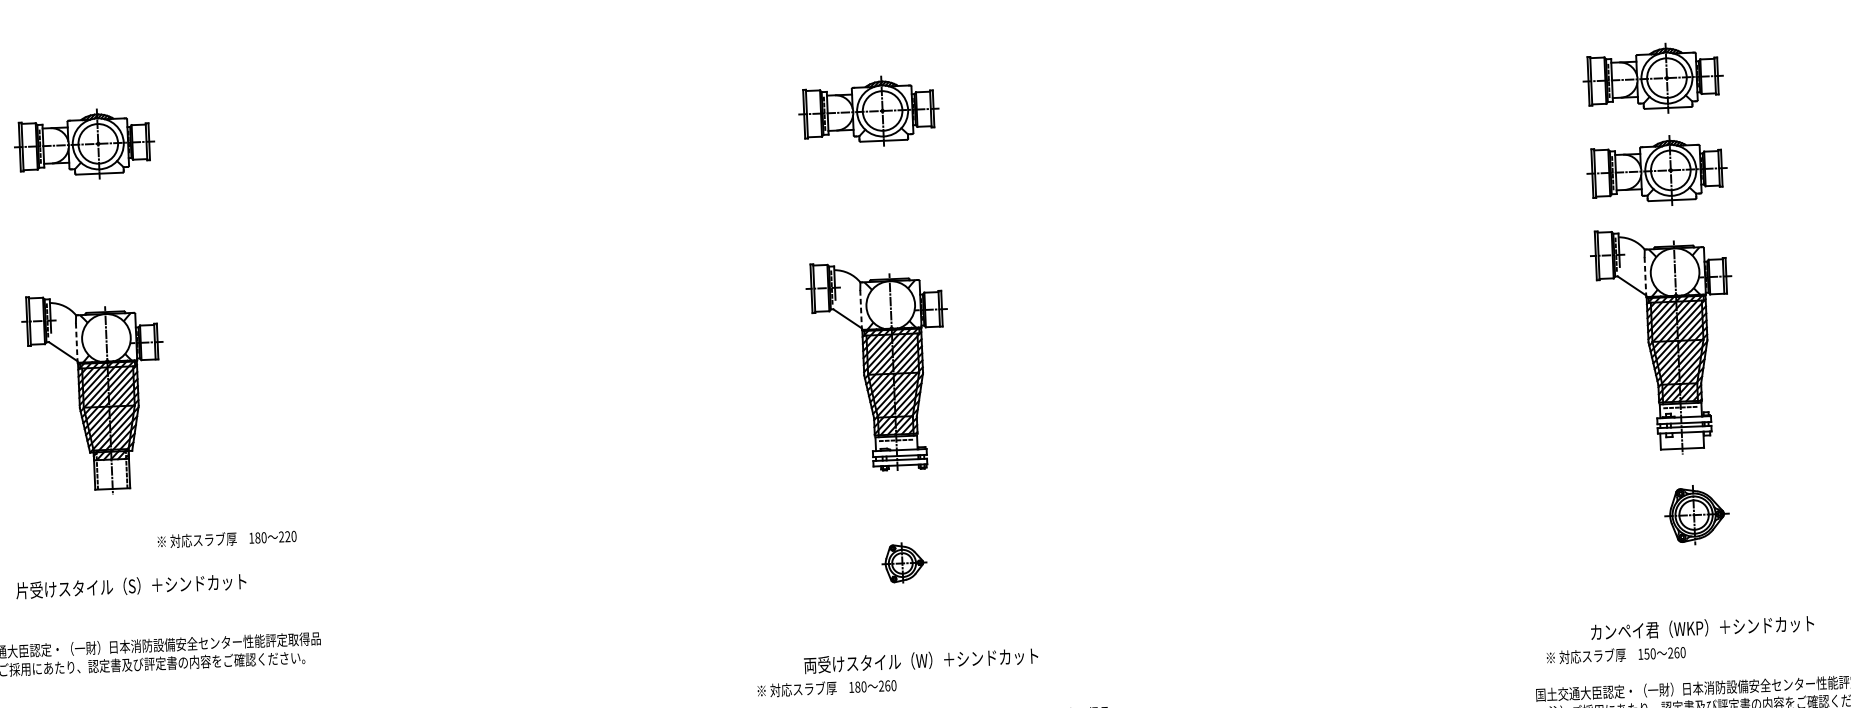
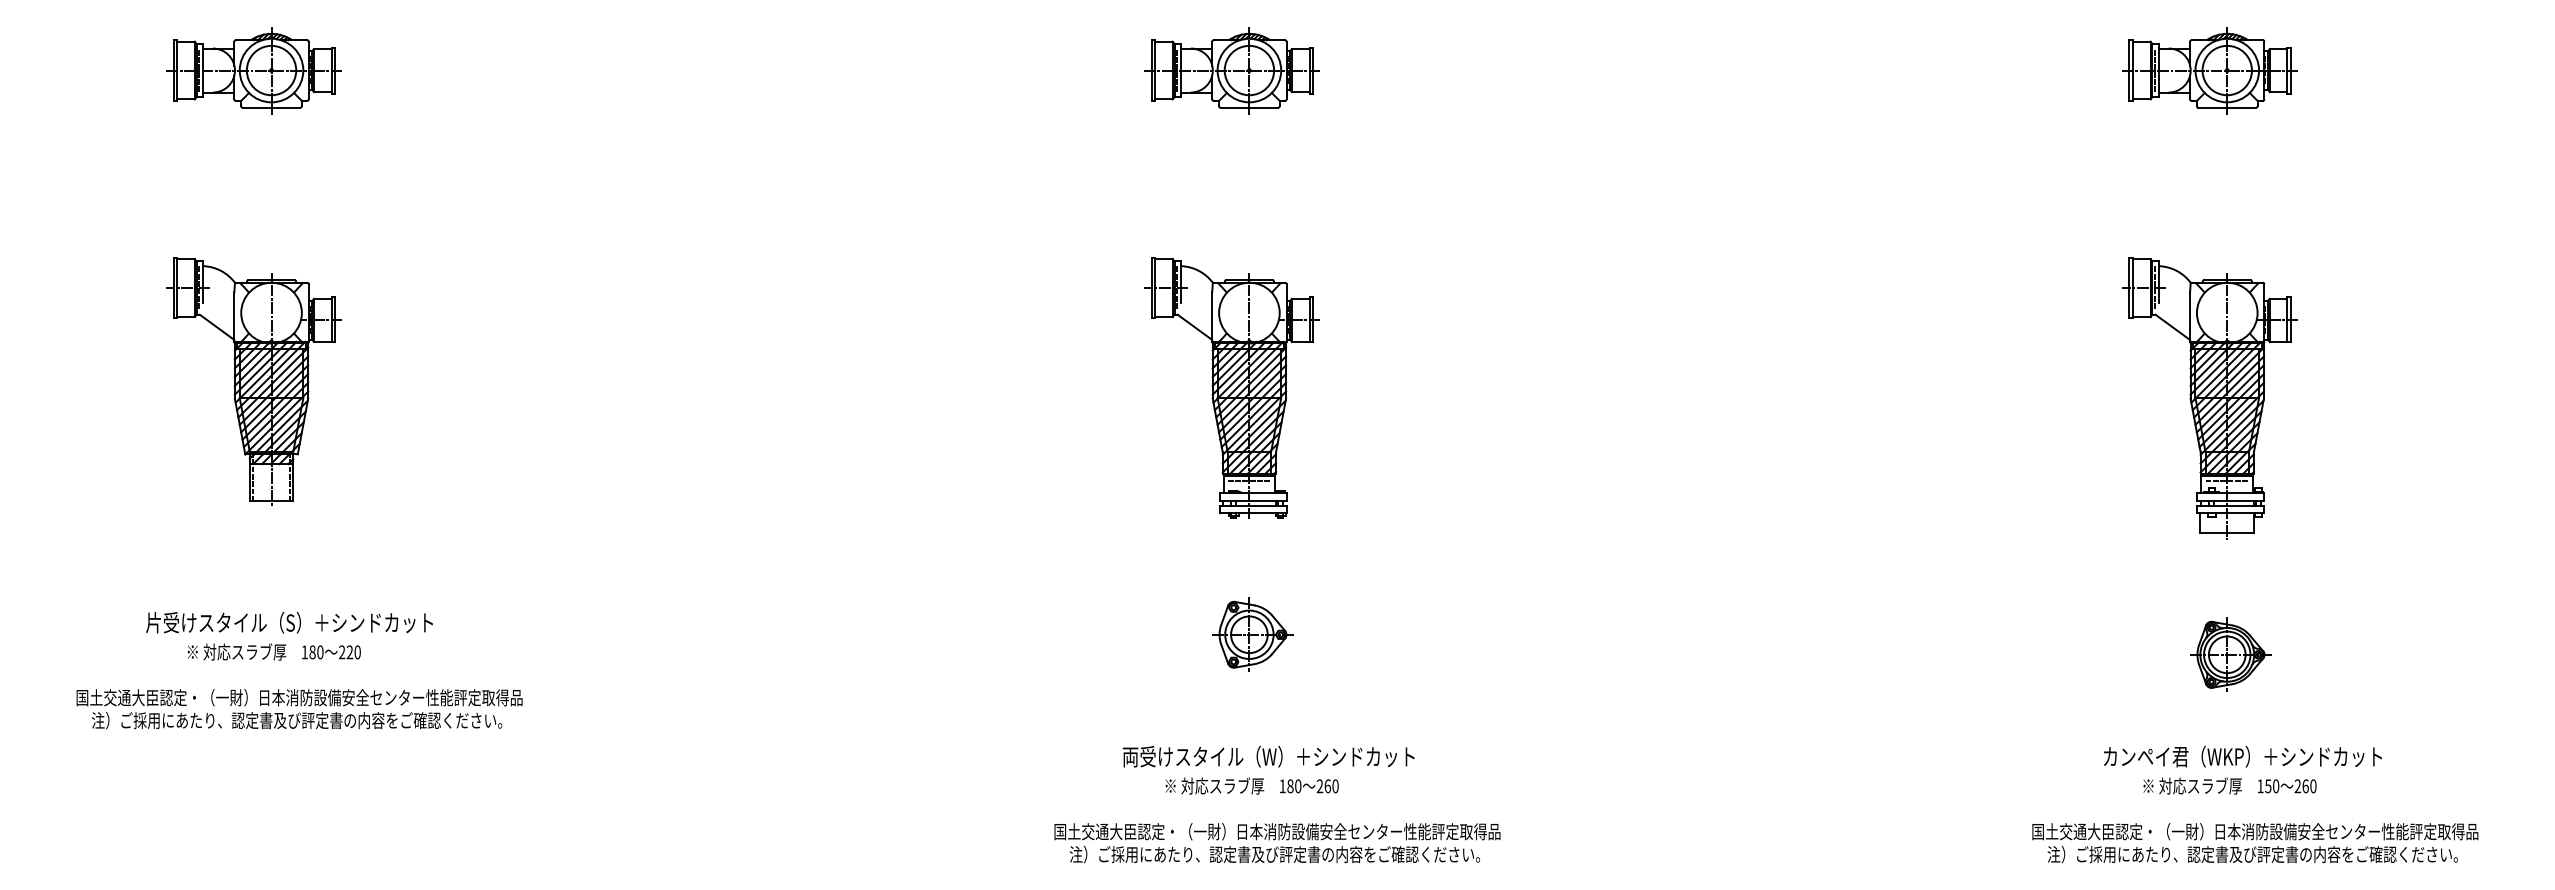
part: (1656, 170) -> (2209, 185), removed
line: (1645, 277) -> (2190, 317), dashed -> solid
line: (861, 310) -> (1212, 317), dashed -> solid
line: (76, 343) -> (234, 317), dashed -> solid
part: (1696, 514) -> (2230, 654), moved
text: (226, 538) -> (273, 651), moved
part: (904, 563) -> (1252, 634), size x1.43
text: (1615, 654) -> (2229, 785), moved
text: (826, 687) -> (1251, 785), moved

